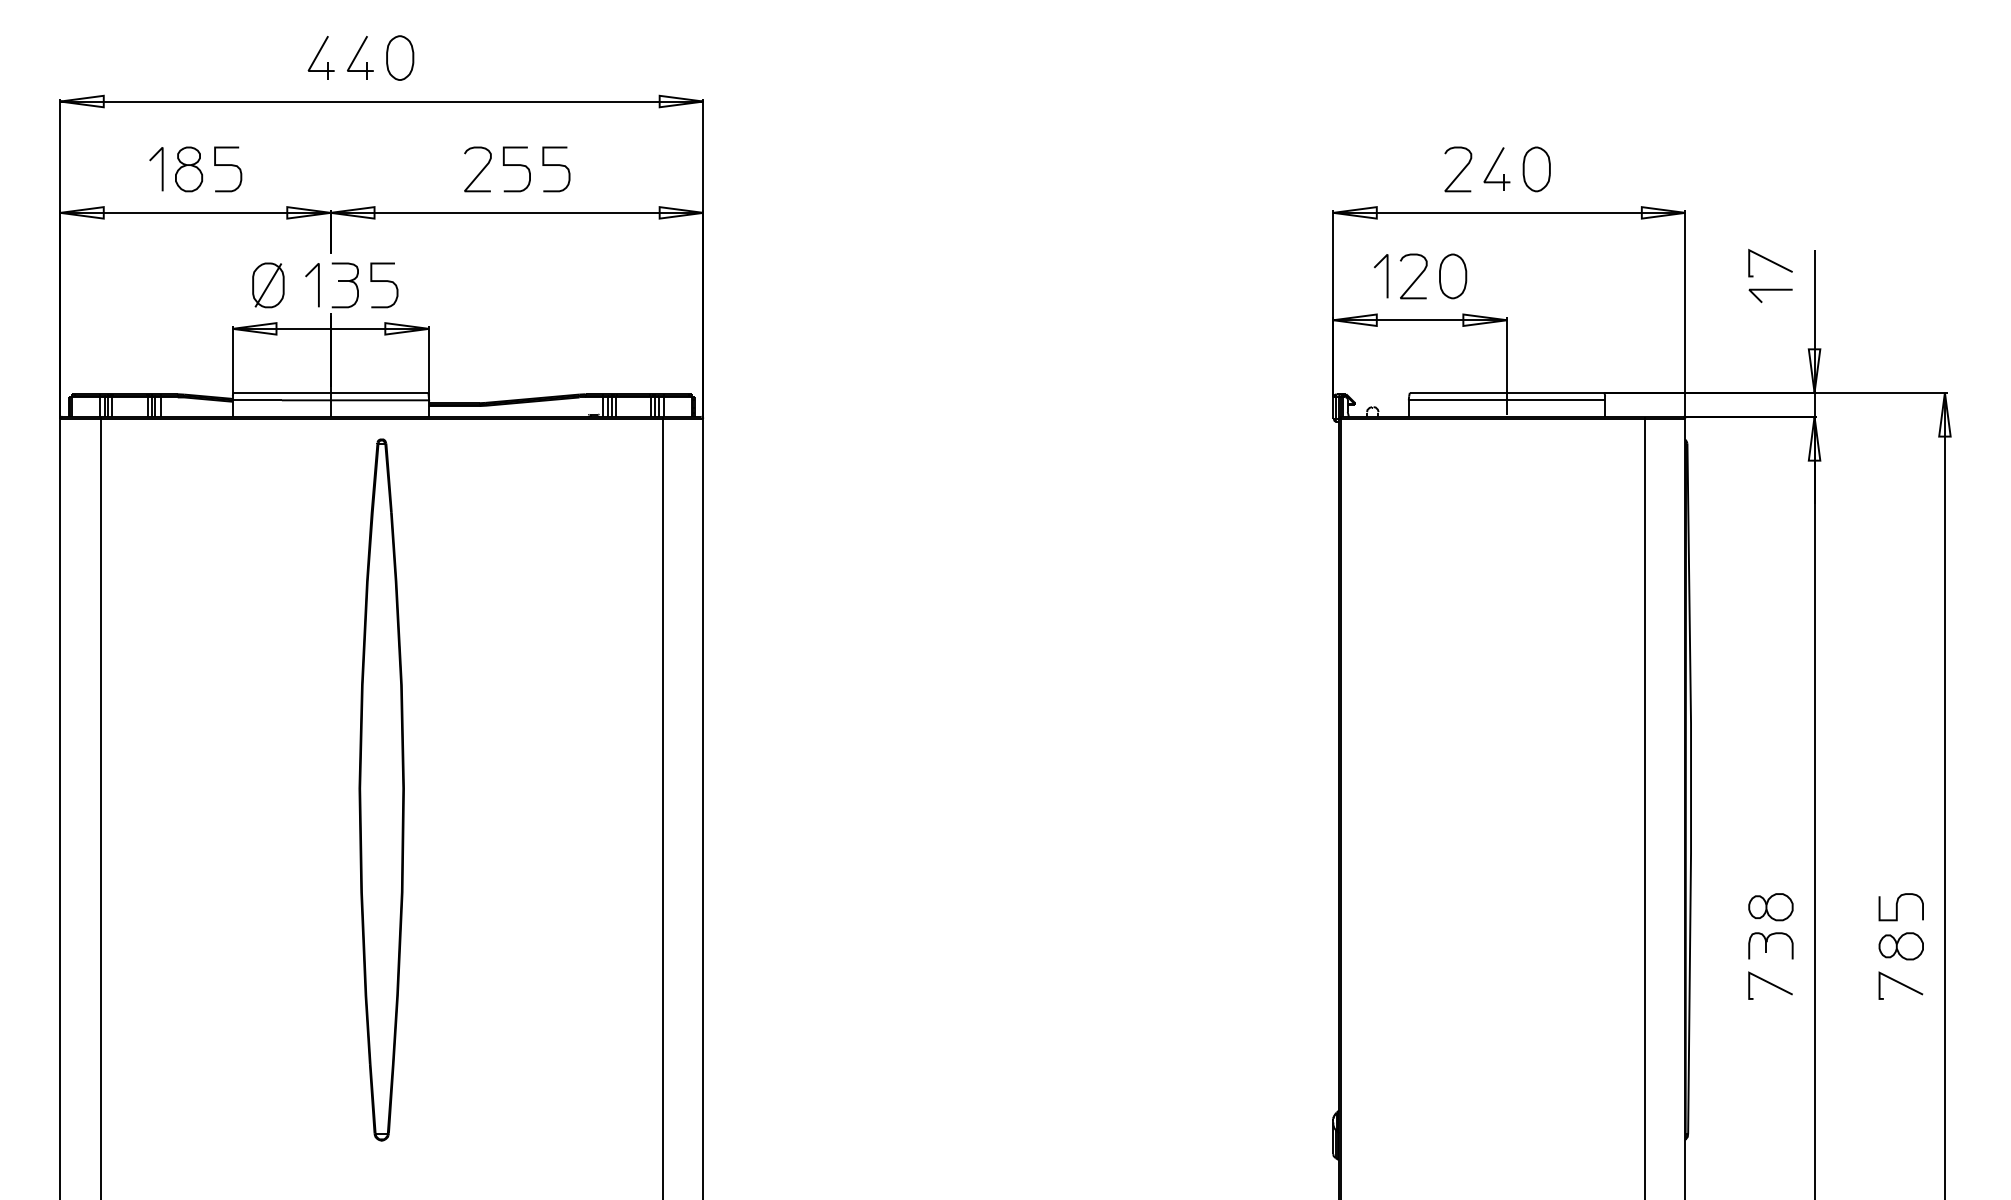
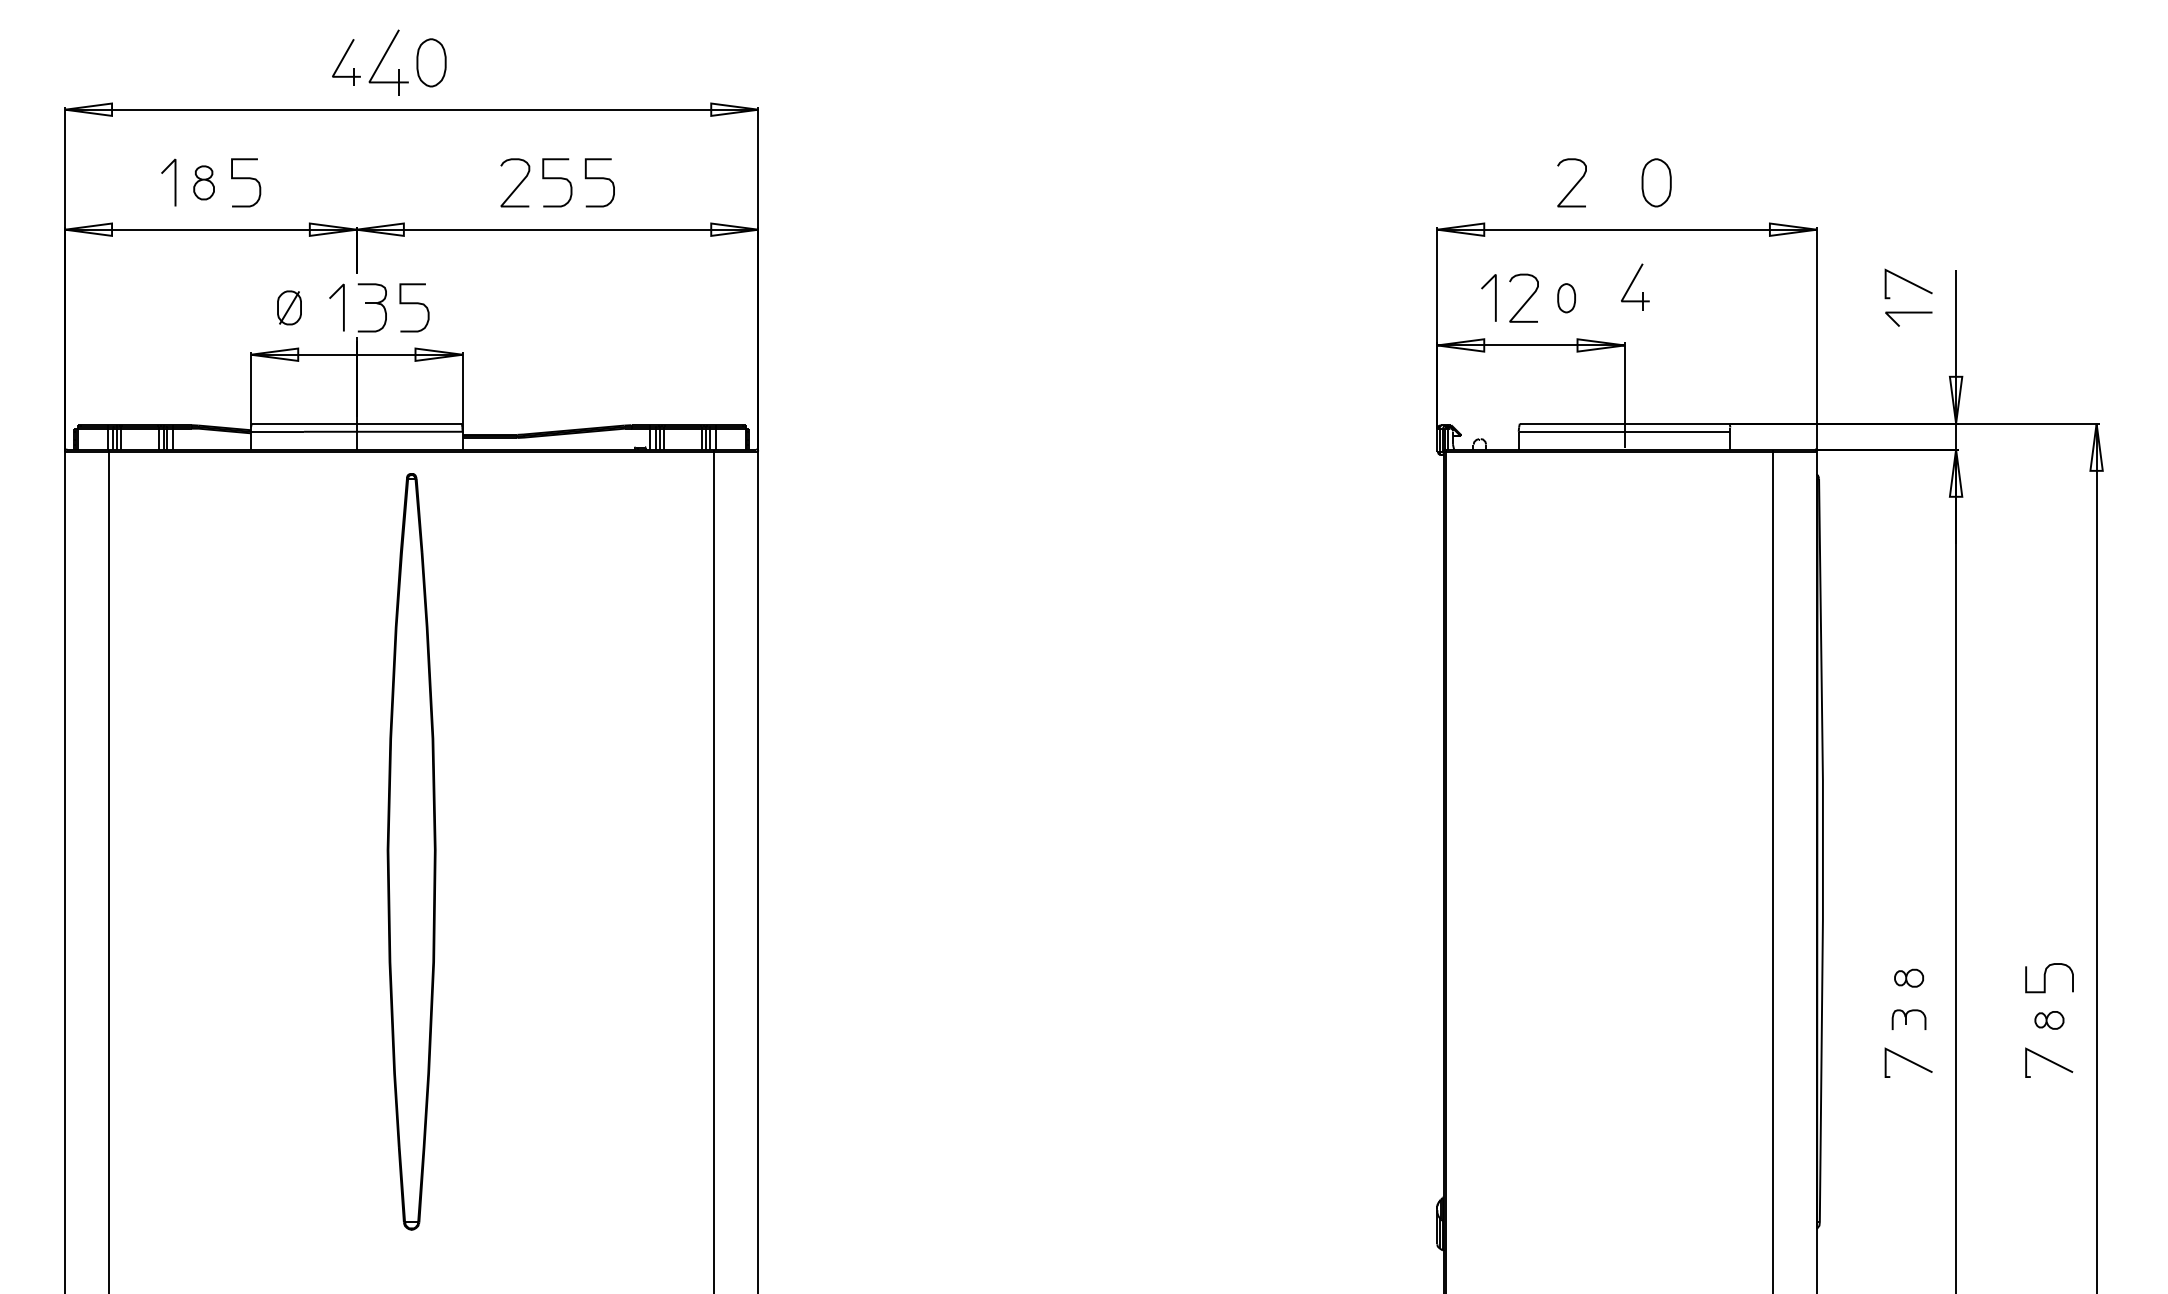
part: (360, 57) -> (388, 62), size x1.4
part: (1496, 168) -> (1634, 286), moved
part: (189, 169) -> (204, 182), size x0.7
part: (1453, 276) -> (1566, 298), size x0.6
part: (268, 285) -> (289, 308), size x0.7
part: (1770, 907) -> (1908, 978), size x0.6
part: (1770, 945) -> (1908, 1019), size x0.7
part: (1900, 946) -> (2048, 1020), size x0.6

